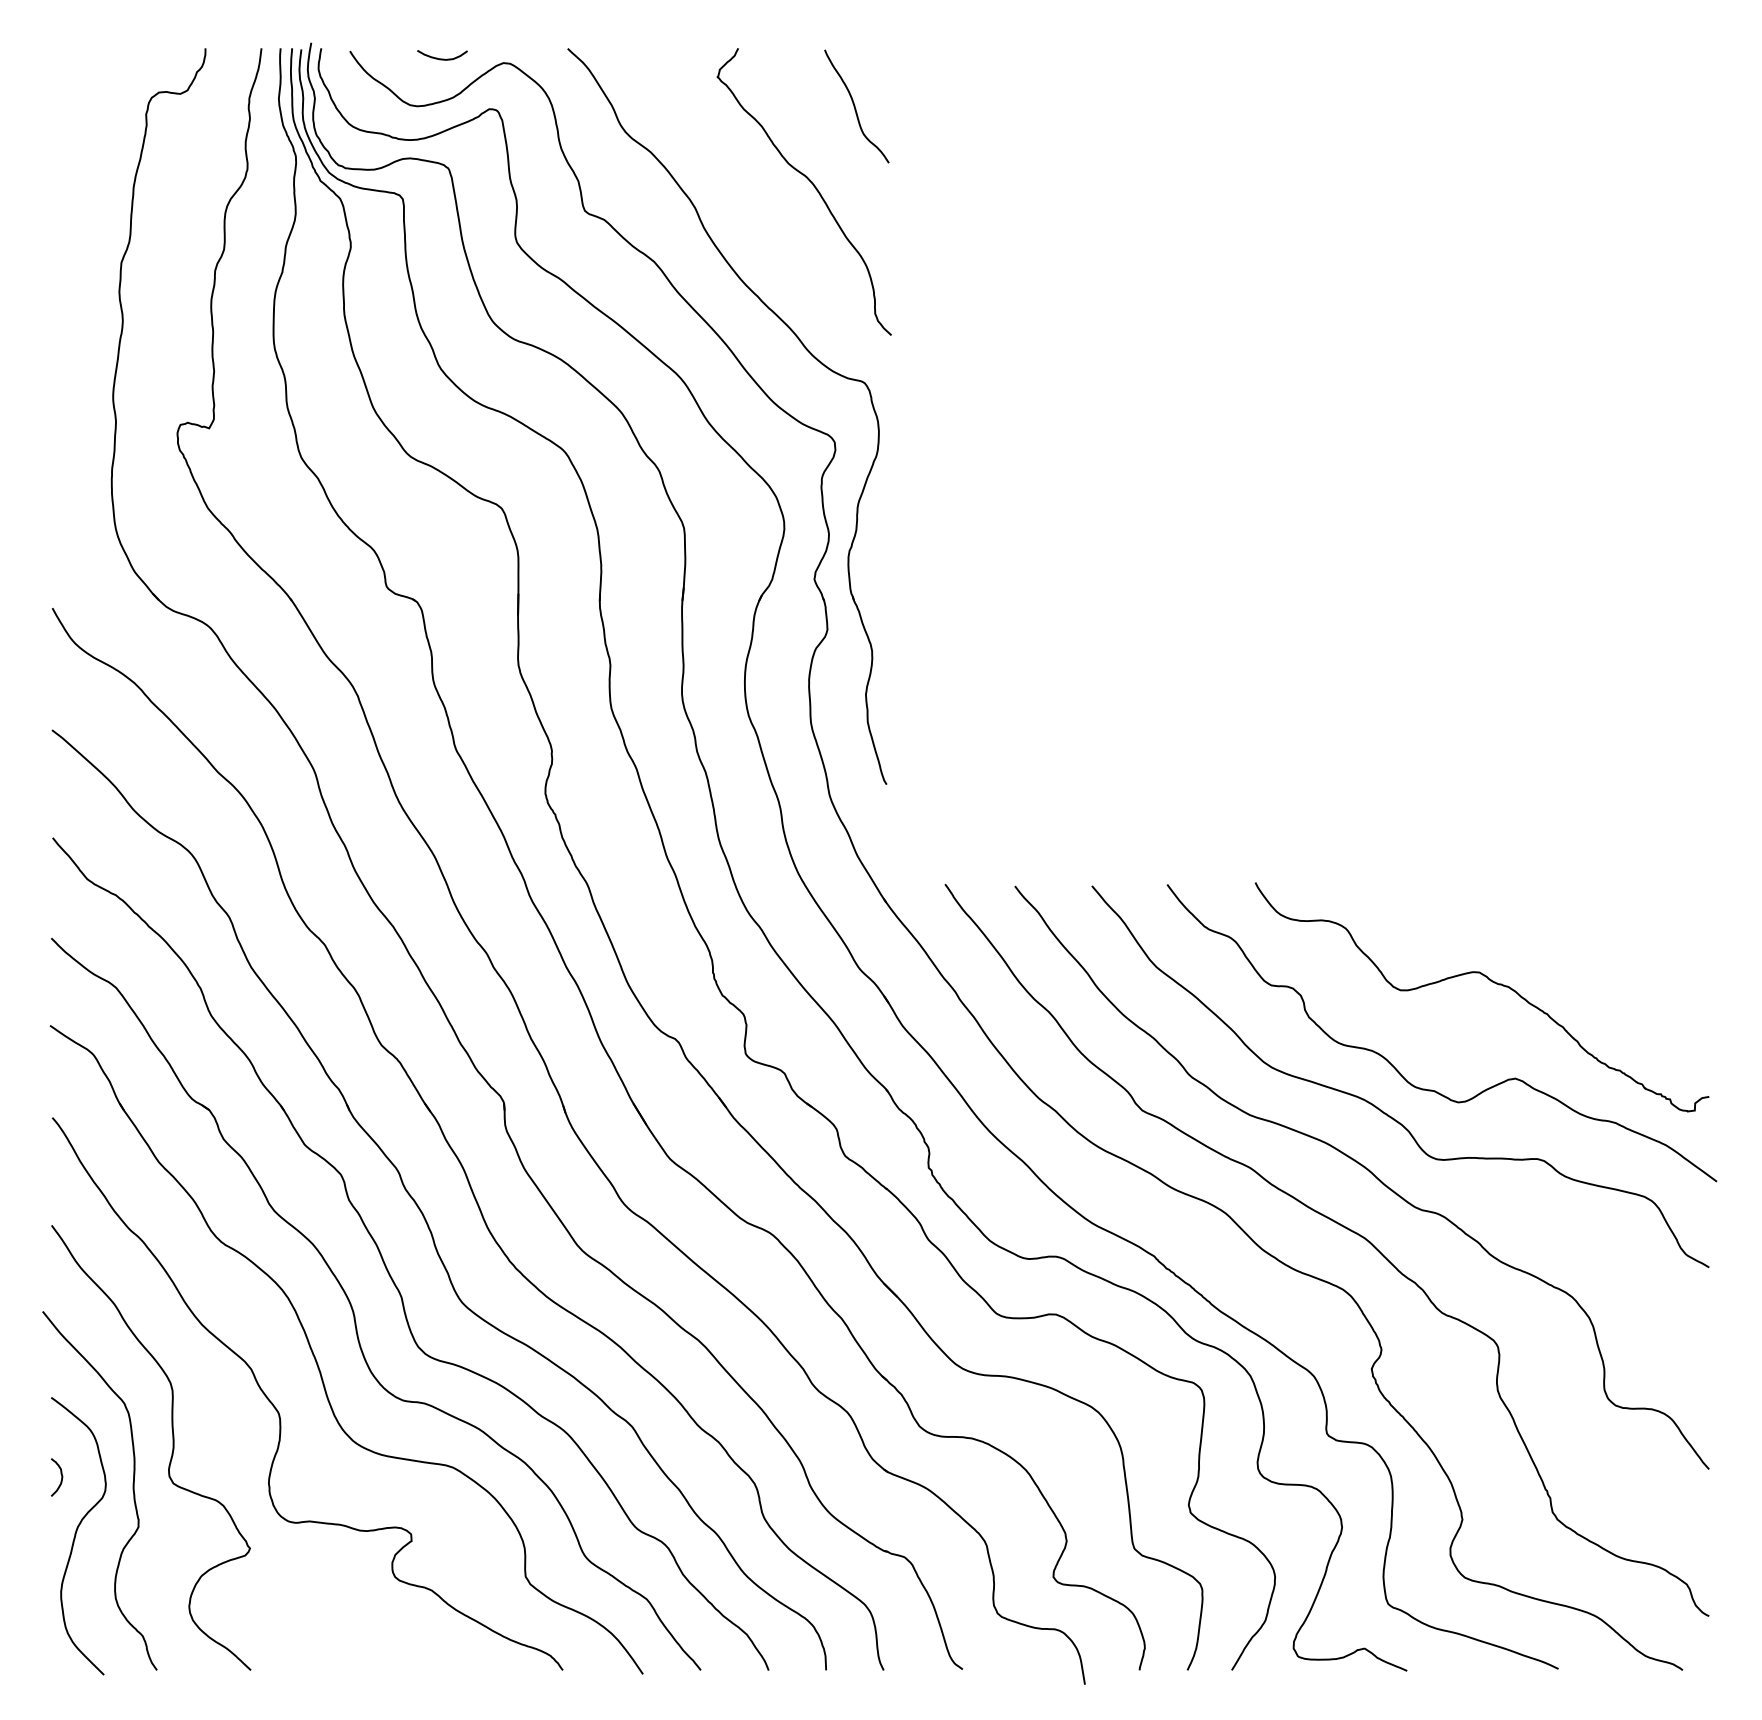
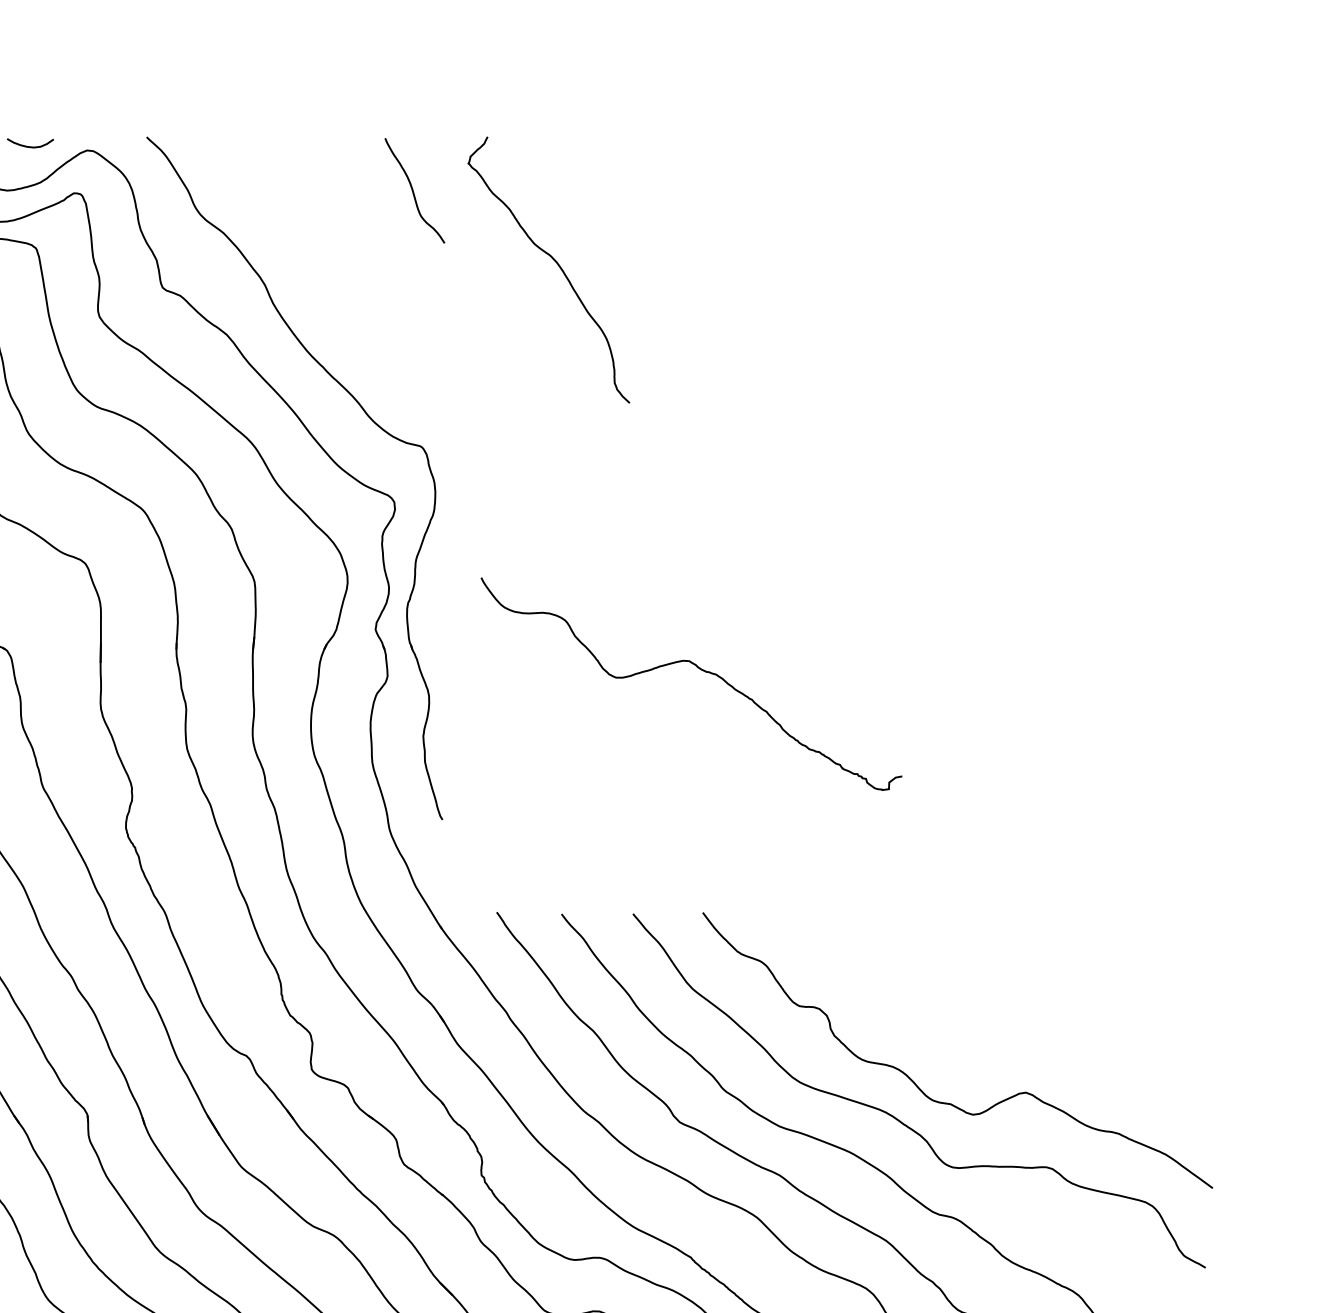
curve: (812, 185) -> (556, 264), moved
curve: (1490, 981) -> (699, 669), moved

